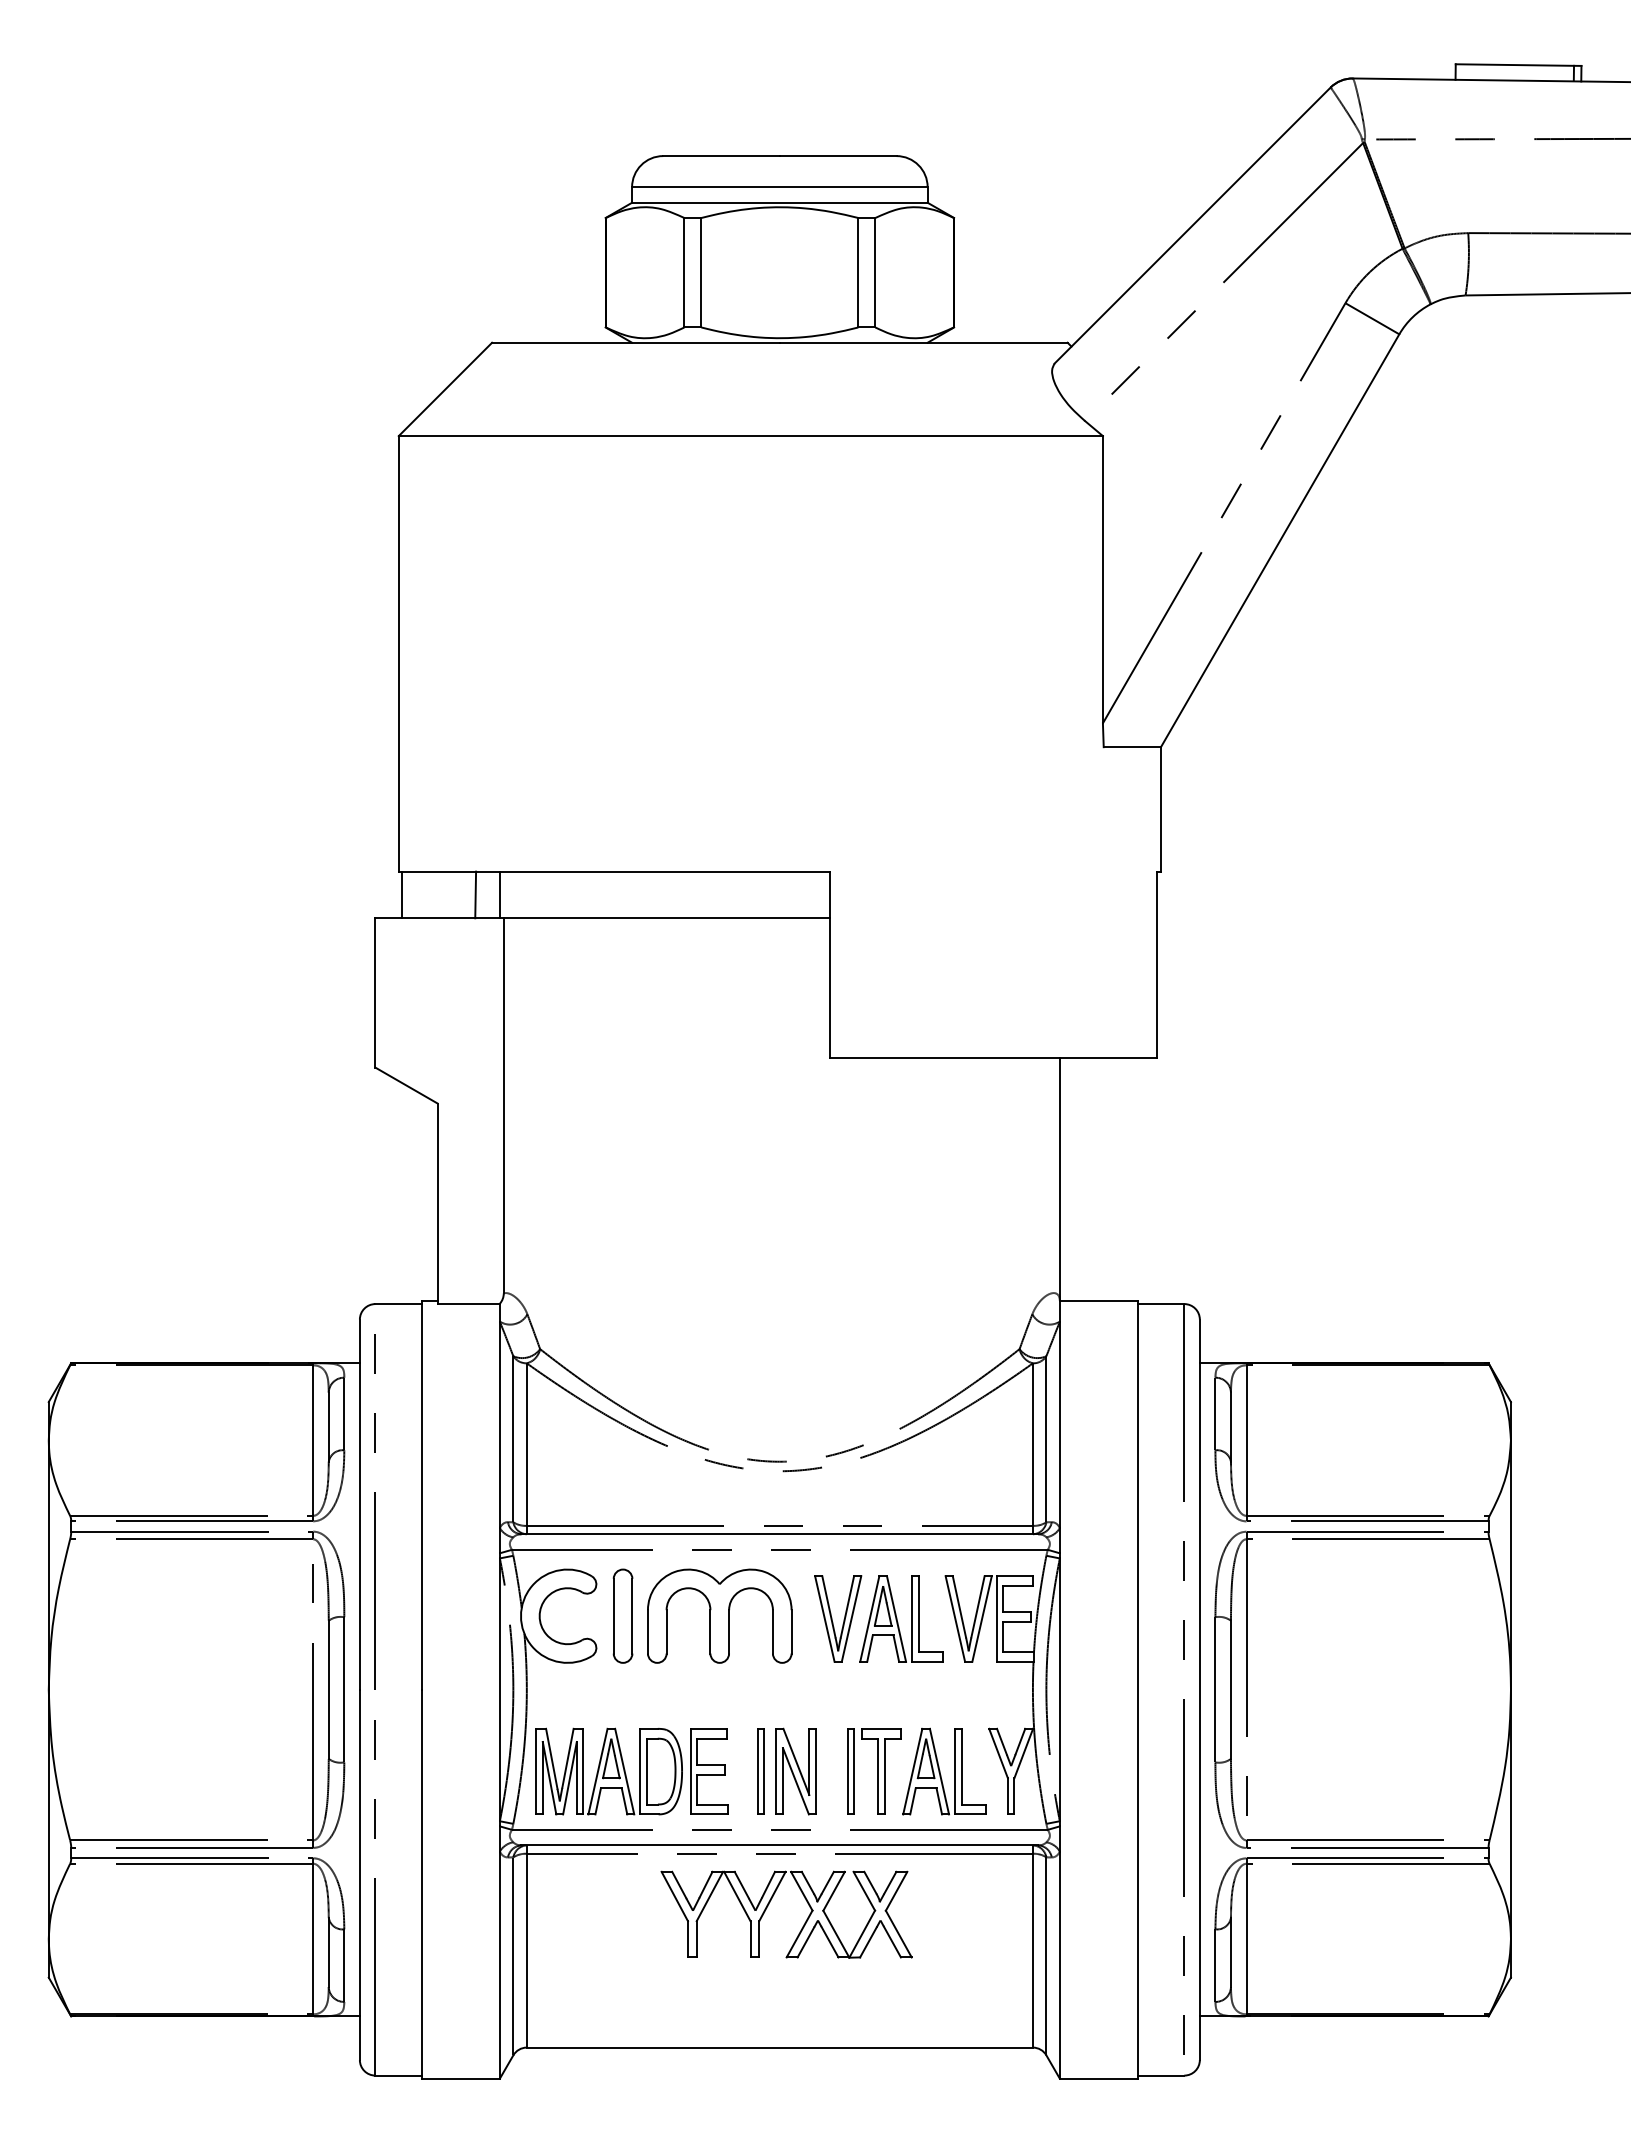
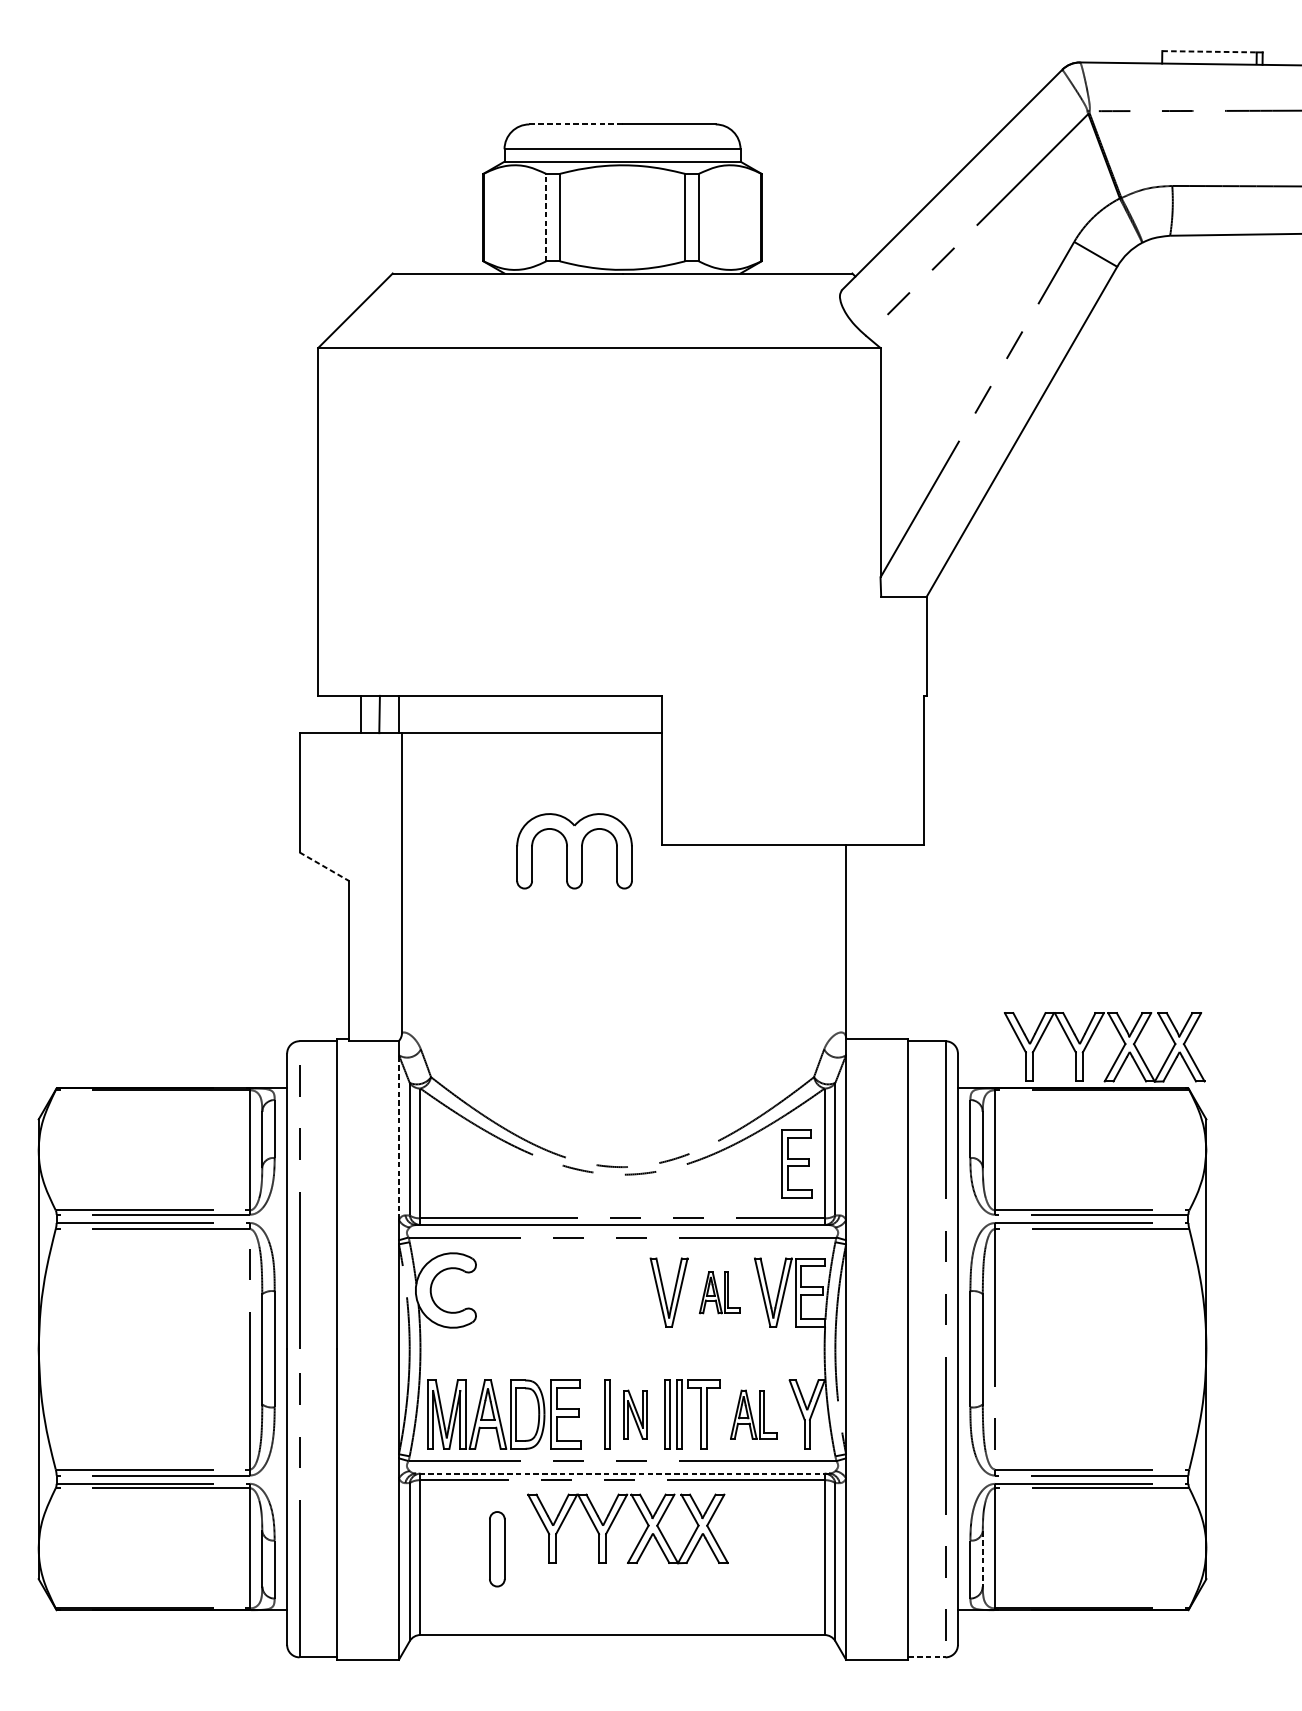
line: (1515, 65) -> (1210, 52), solid -> dashed
line: (722, 156) -> (576, 124), solid -> dashed
line: (684, 272) -> (546, 217), solid -> dashed
line: (402, 894) -> (361, 714), moved
line: (406, 1085) -> (324, 866), solid -> dashed
part: (1365, 1303) -> (1090, 1040), added
line: (499, 1424) -> (398, 1137), solid -> dashed
part: (998, 1457) -> (797, 1163), added
part: (622, 1615) -> (496, 1548), moved
part: (719, 1615) -> (574, 850), moved
part: (901, 1618) -> (719, 1292), size x0.6
part: (795, 1771) -> (635, 1414), size x0.7
part: (835, 1771) -> (666, 1414), added
part: (944, 1771) -> (754, 1414), size x0.7
line: (779, 1845) -> (622, 1473), solid -> dashed
line: (1230, 1952) -> (982, 1559), solid -> dashed
line: (1161, 2075) -> (927, 1657), solid -> dashed

